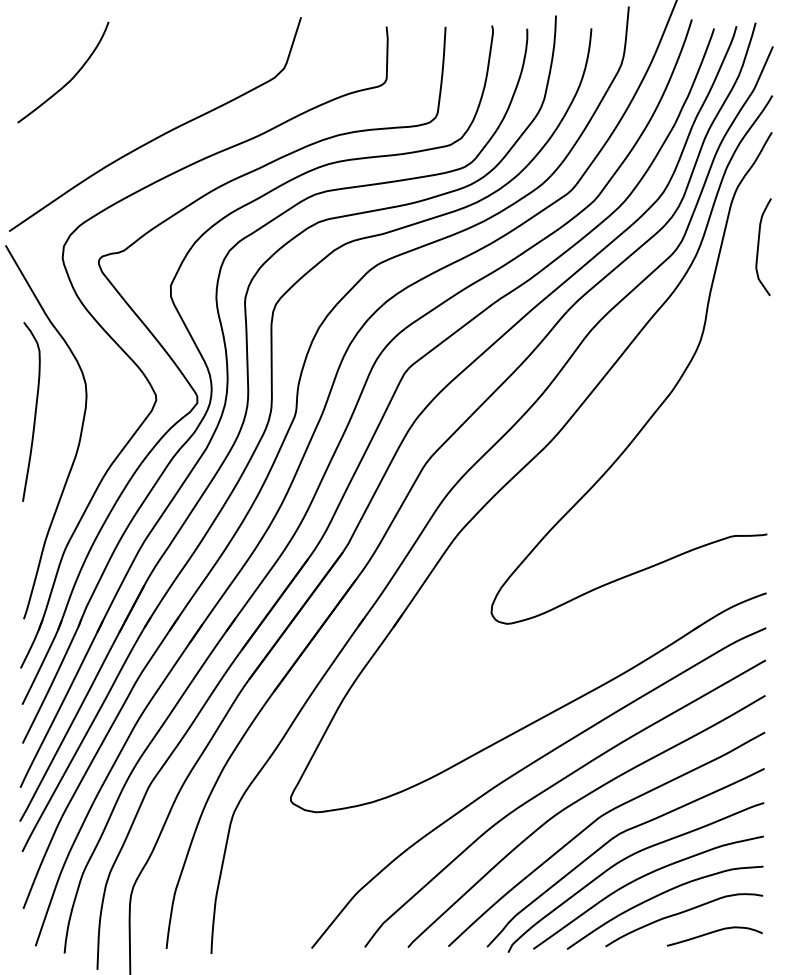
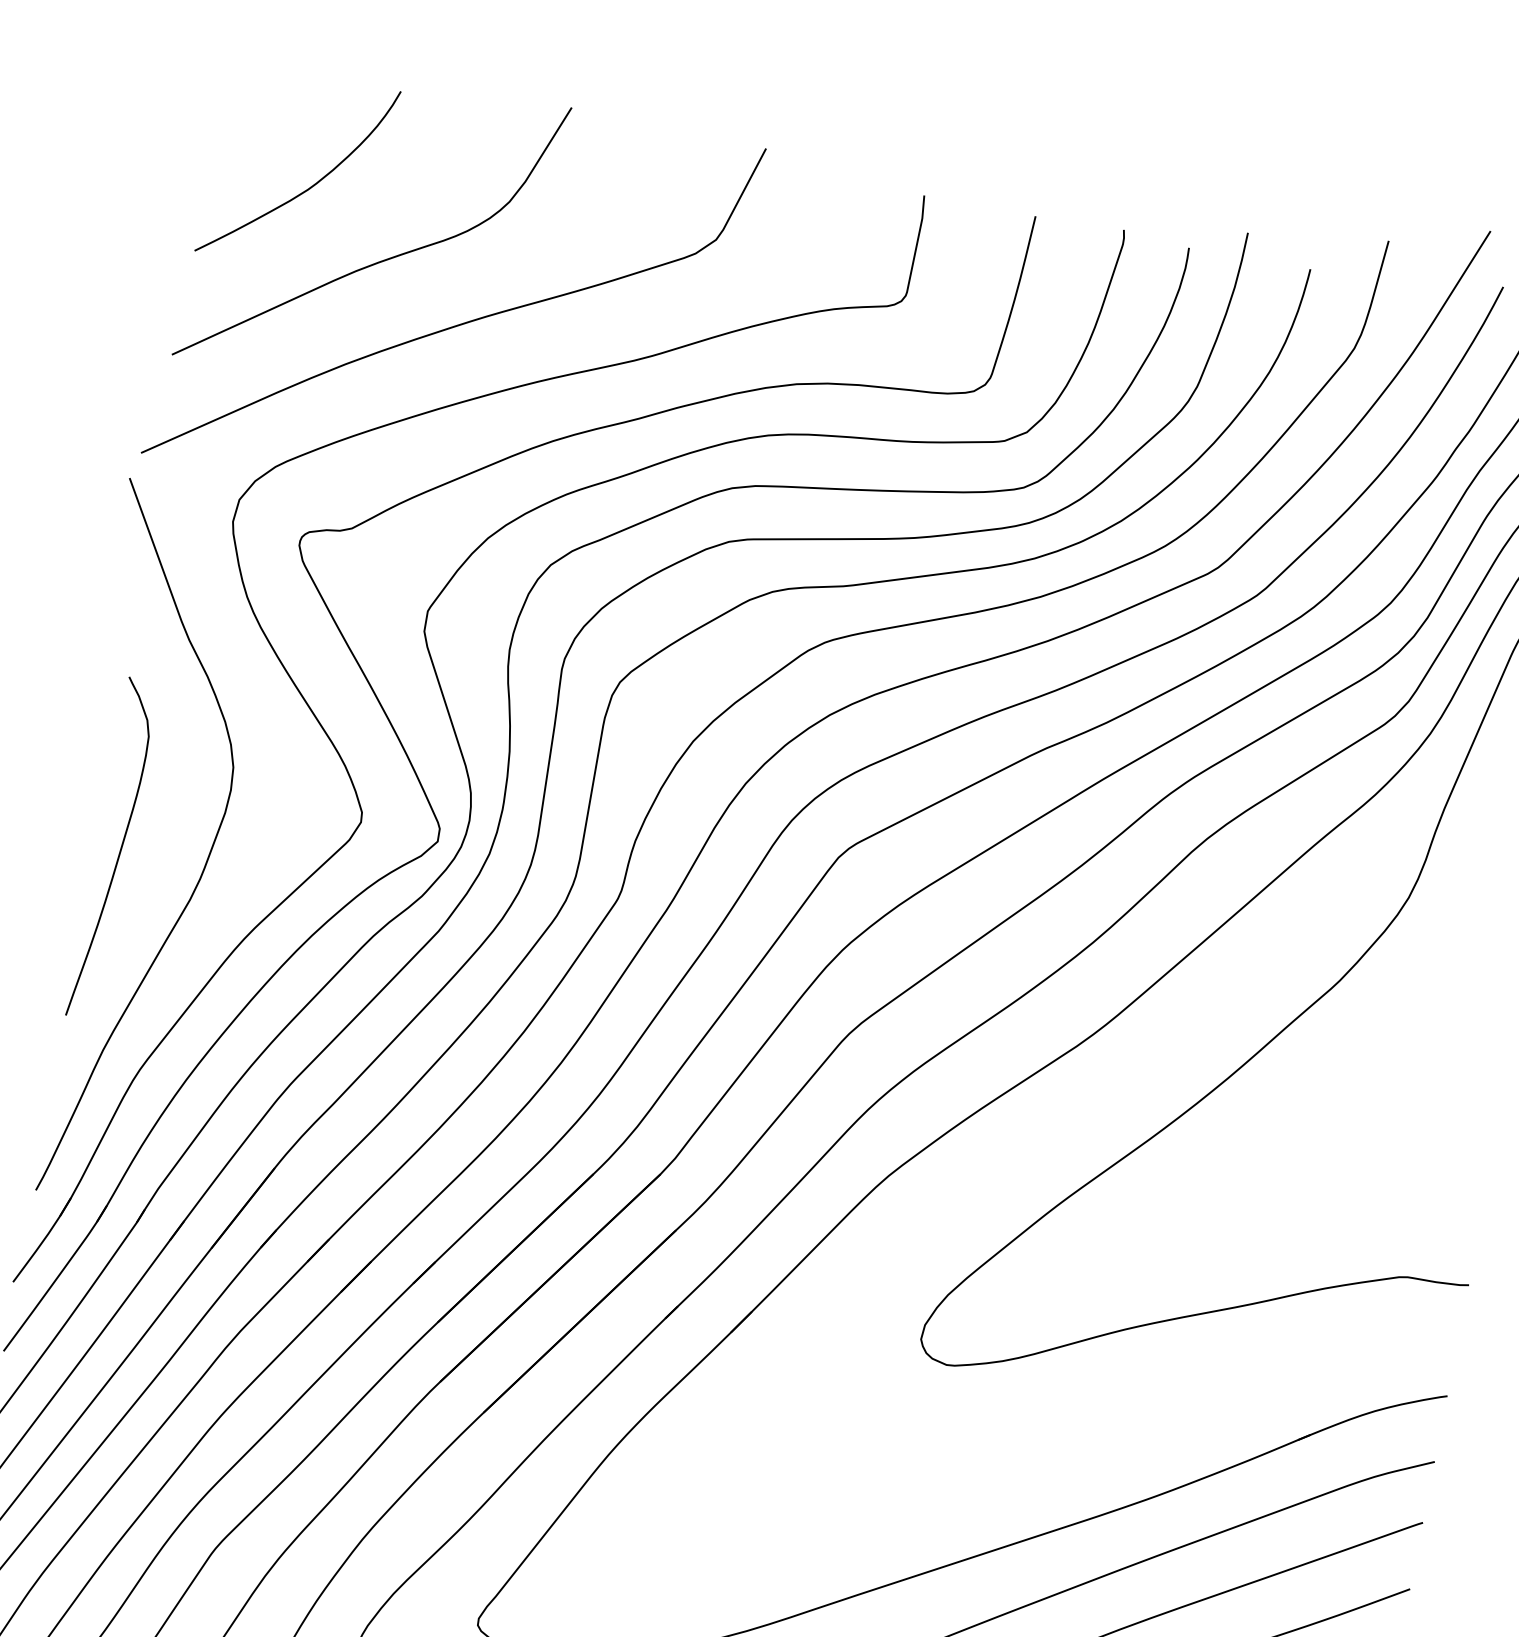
curve: (114, 109) -> (381, 258), added
curve: (34, 411) -> (118, 848), moved

